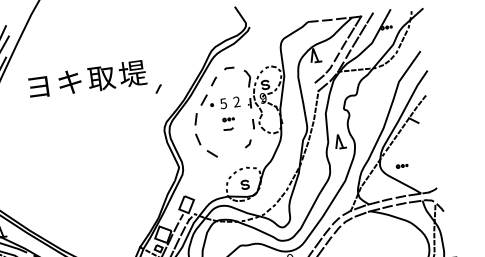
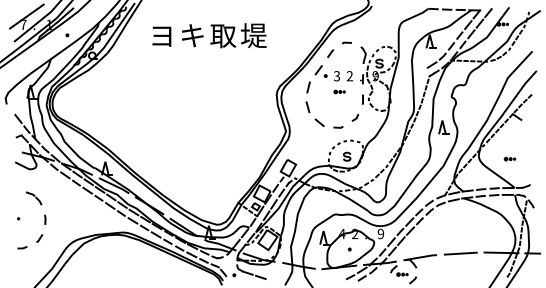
line: (158, 88) -> (276, 53), removed
text: (224, 102) -> (337, 75), 5 -> 3
line: (228, 129) -> (338, 127), moved
part: (401, 165) -> (509, 158), moved

